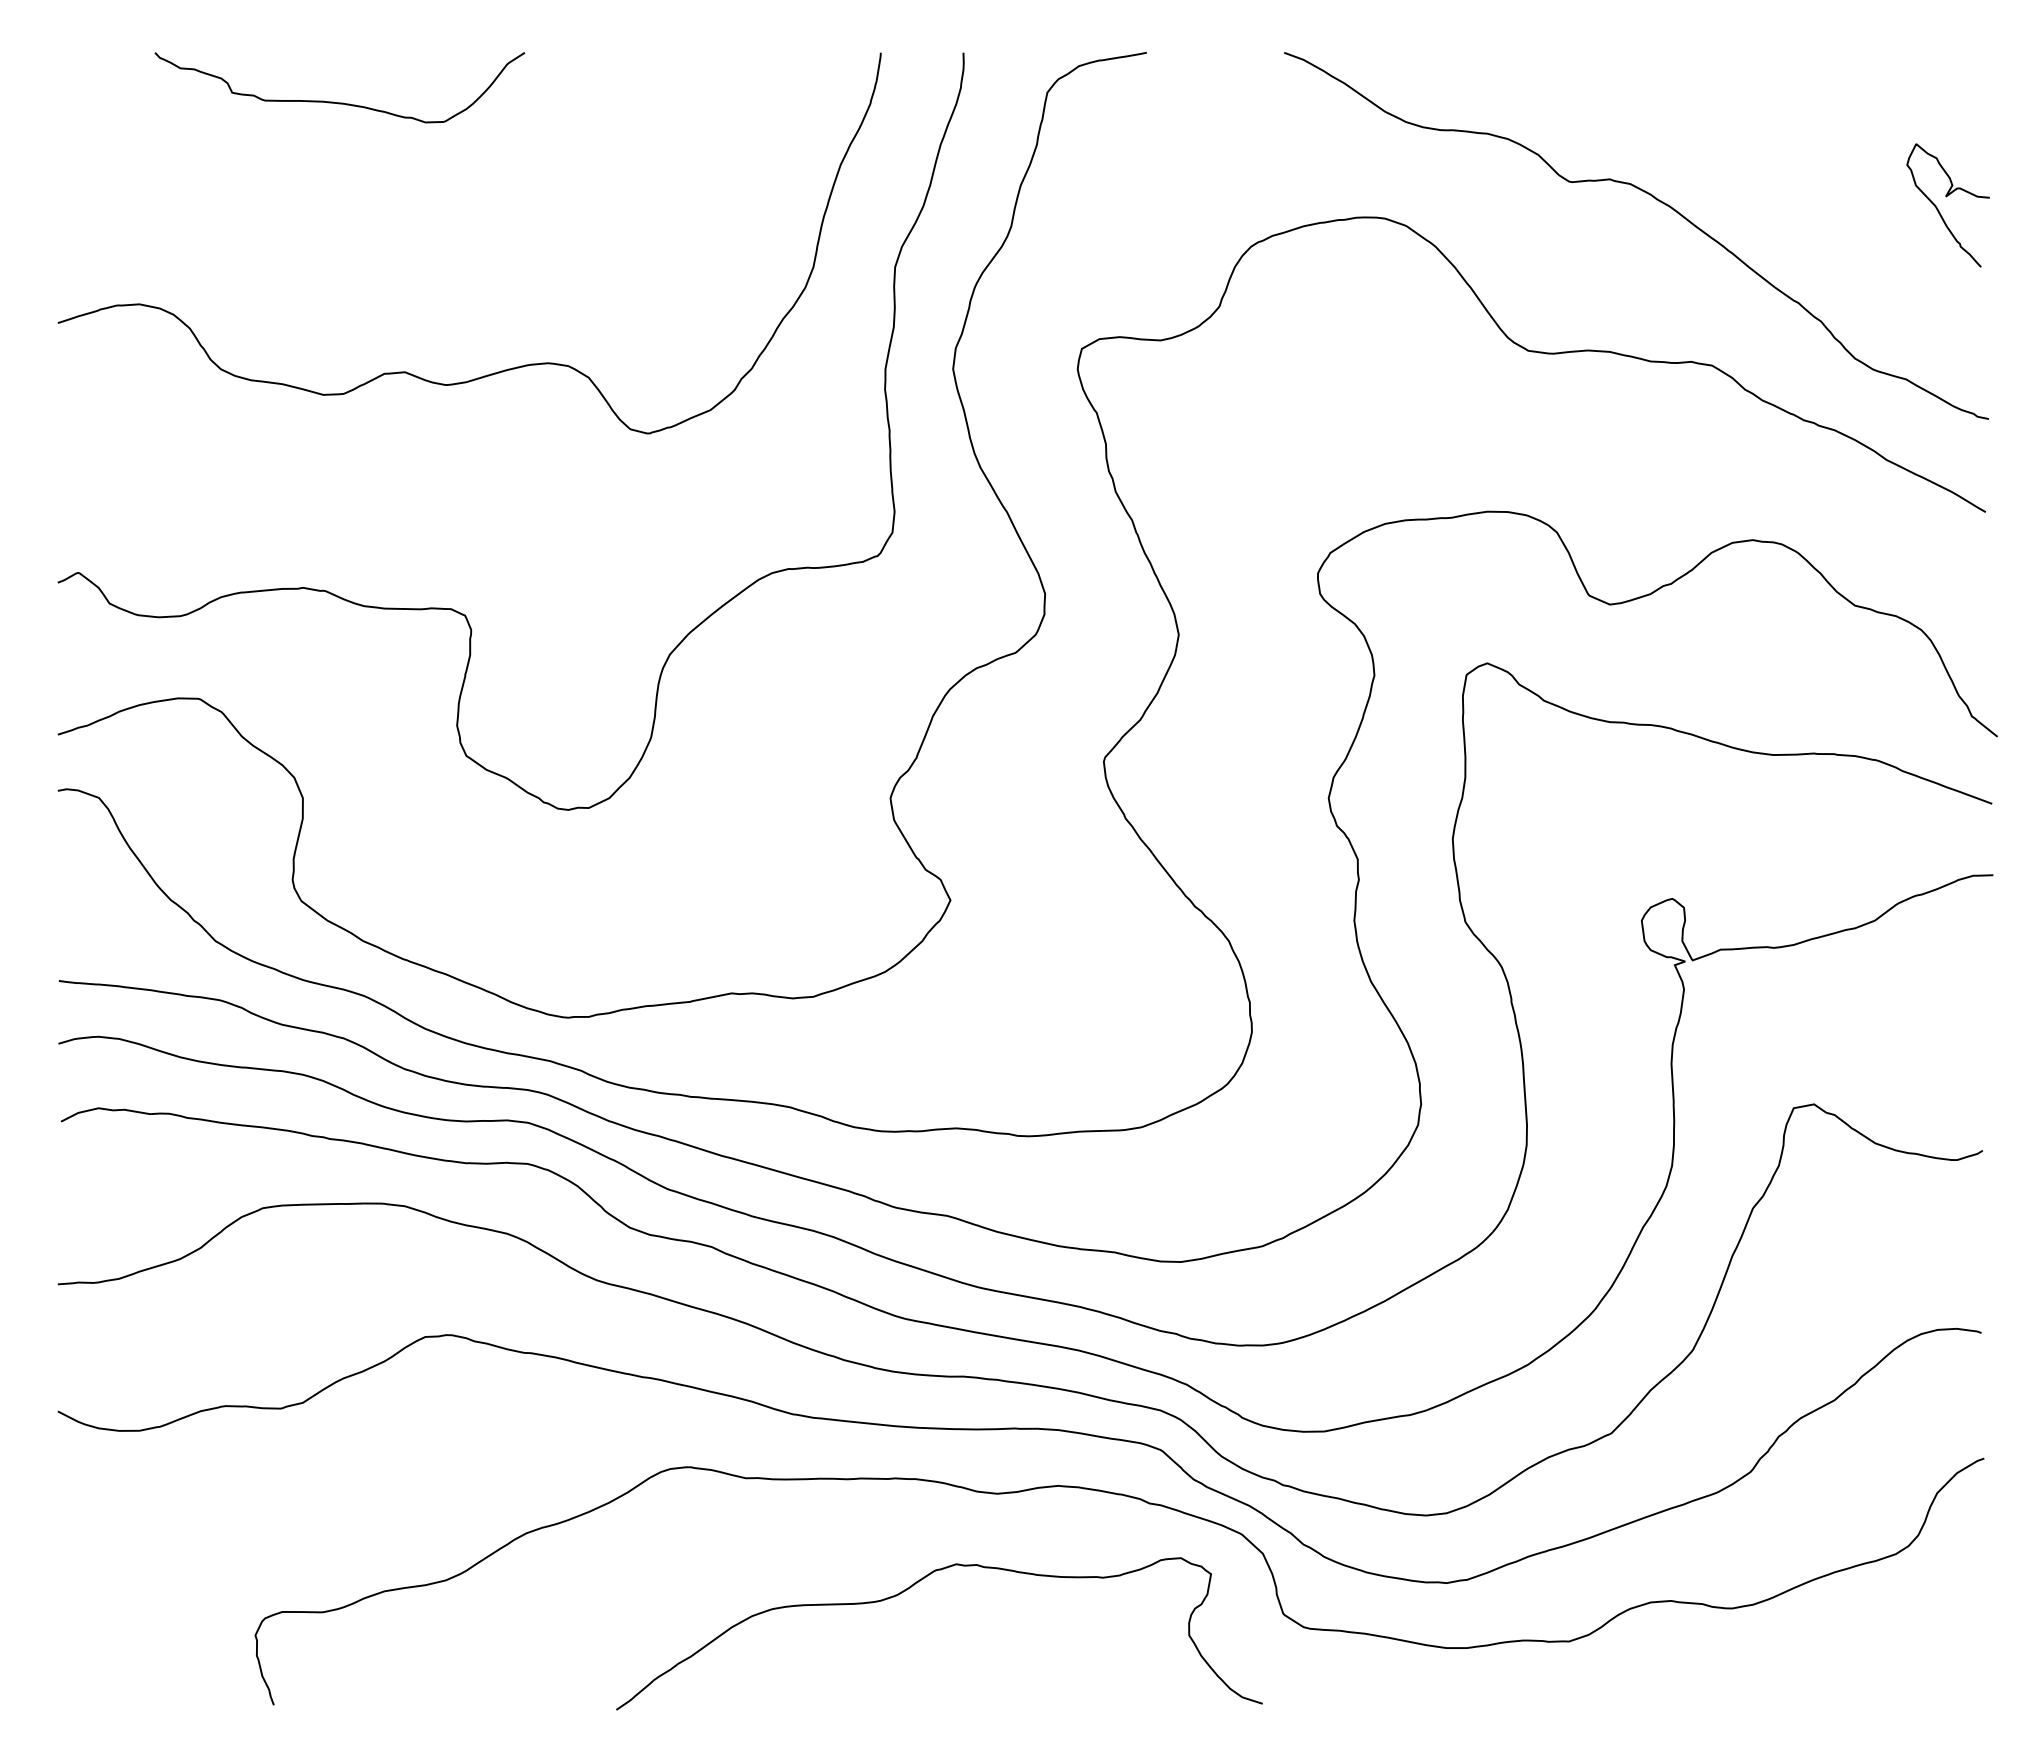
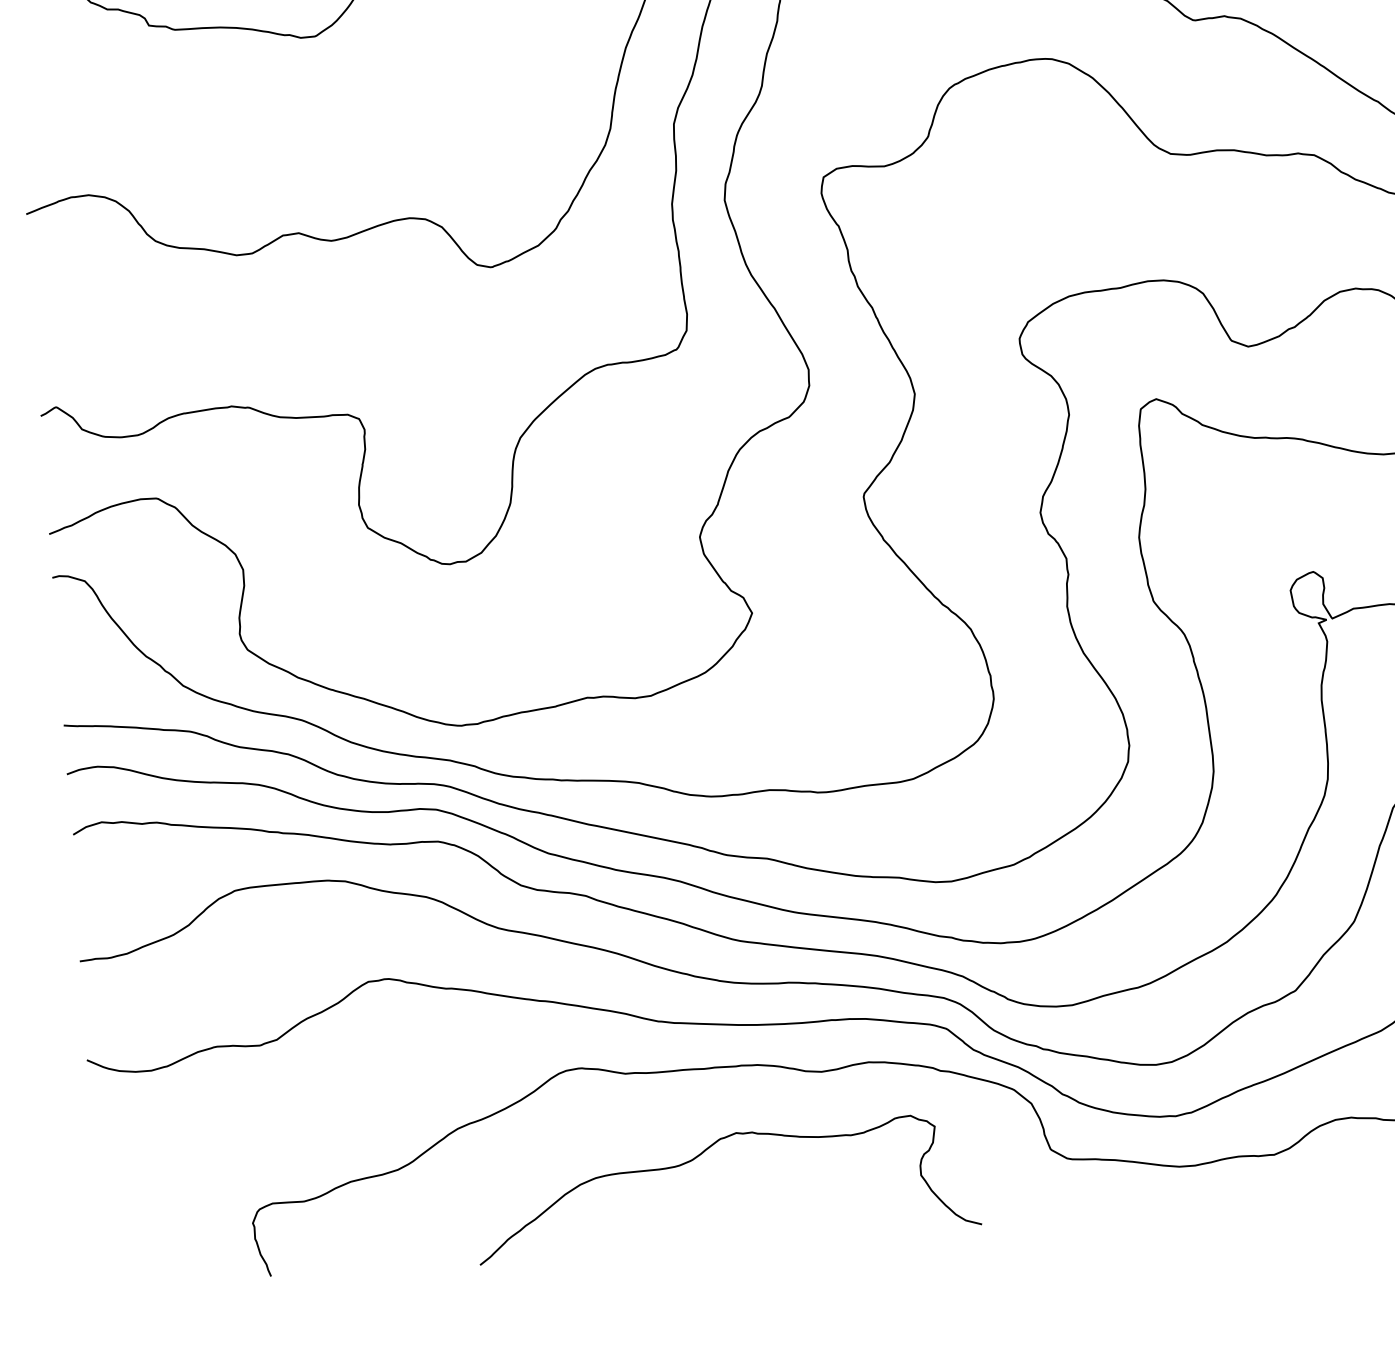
curve: (910, 1588) -> (701, 1154), moved

